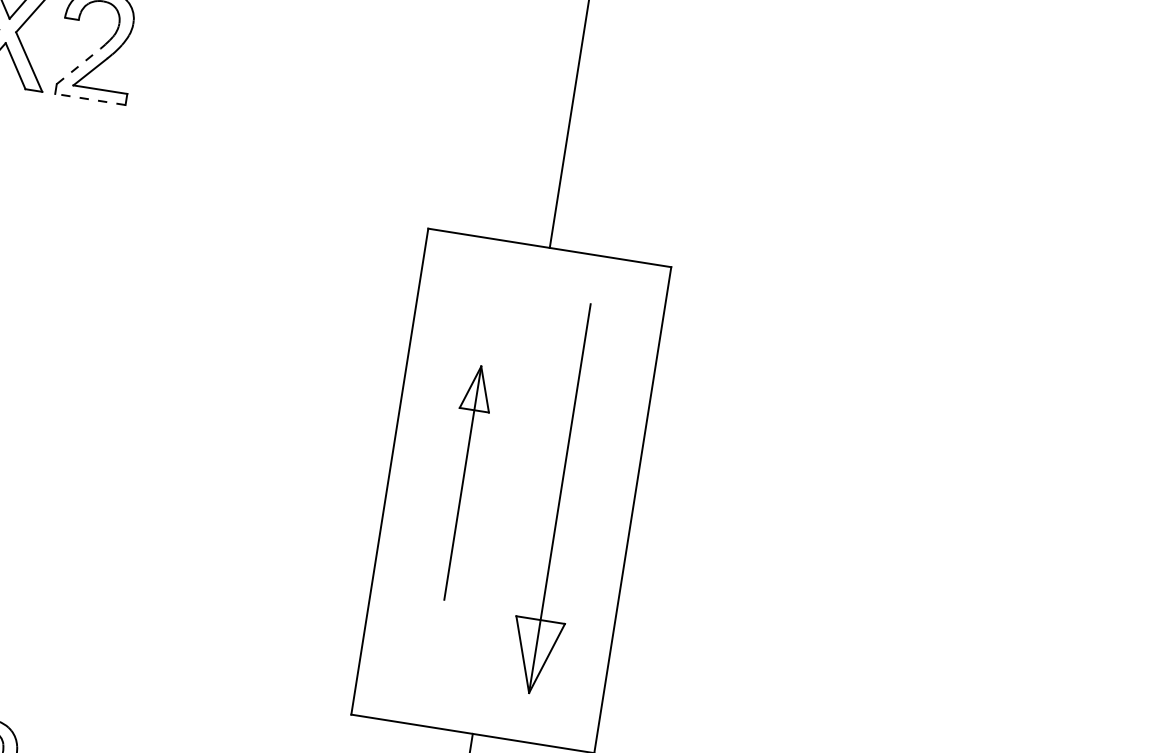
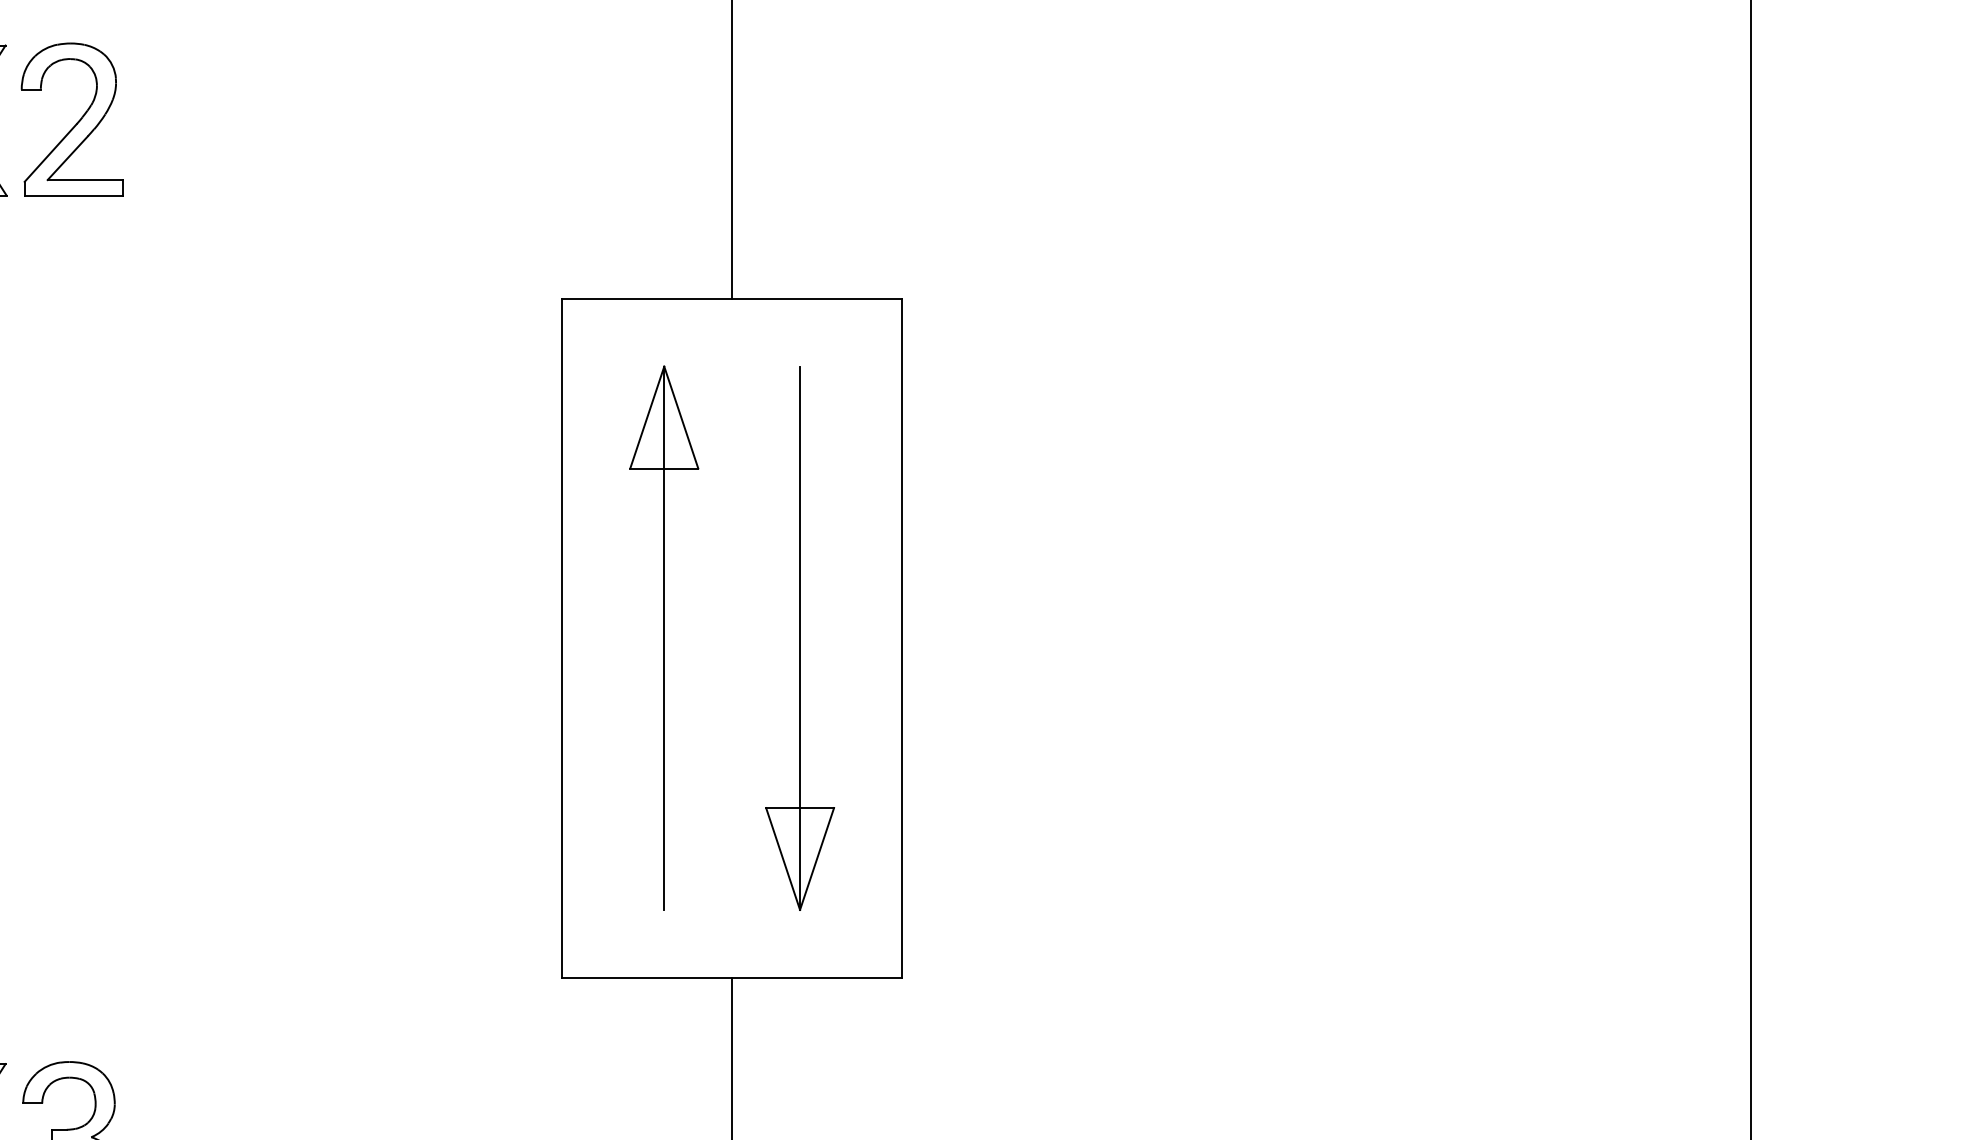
line: (78, 66) -> (50, 153), dashed -> solid
line: (90, 99) -> (73, 195), dashed -> solid
part: (462, 482) -> (664, 637), size x1.67

